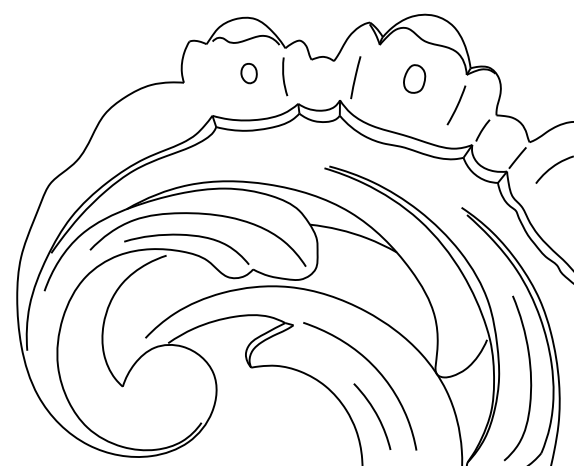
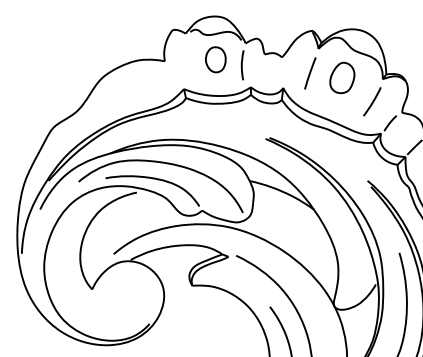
part: (248, 73) -> (215, 59), size x1.67
line: (355, 77) -> (310, 73), moved
part: (414, 78) -> (342, 77), size x1.43

